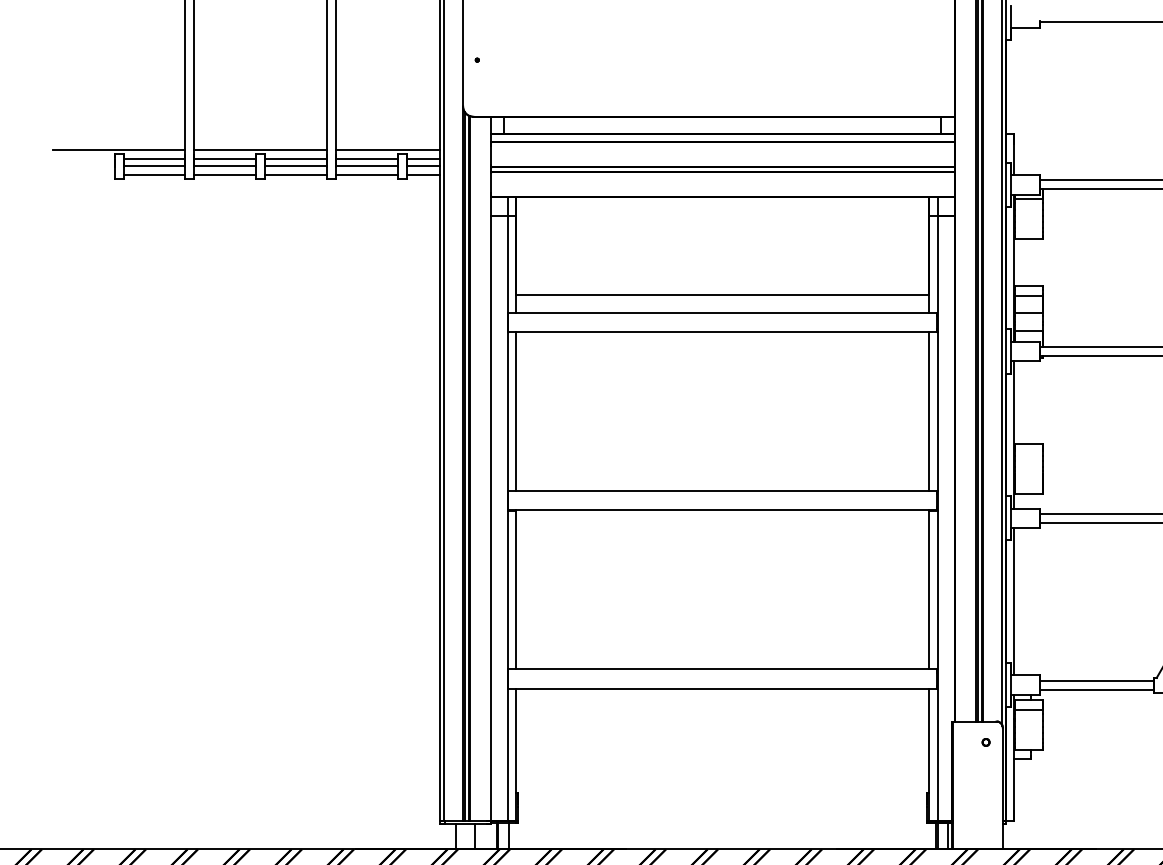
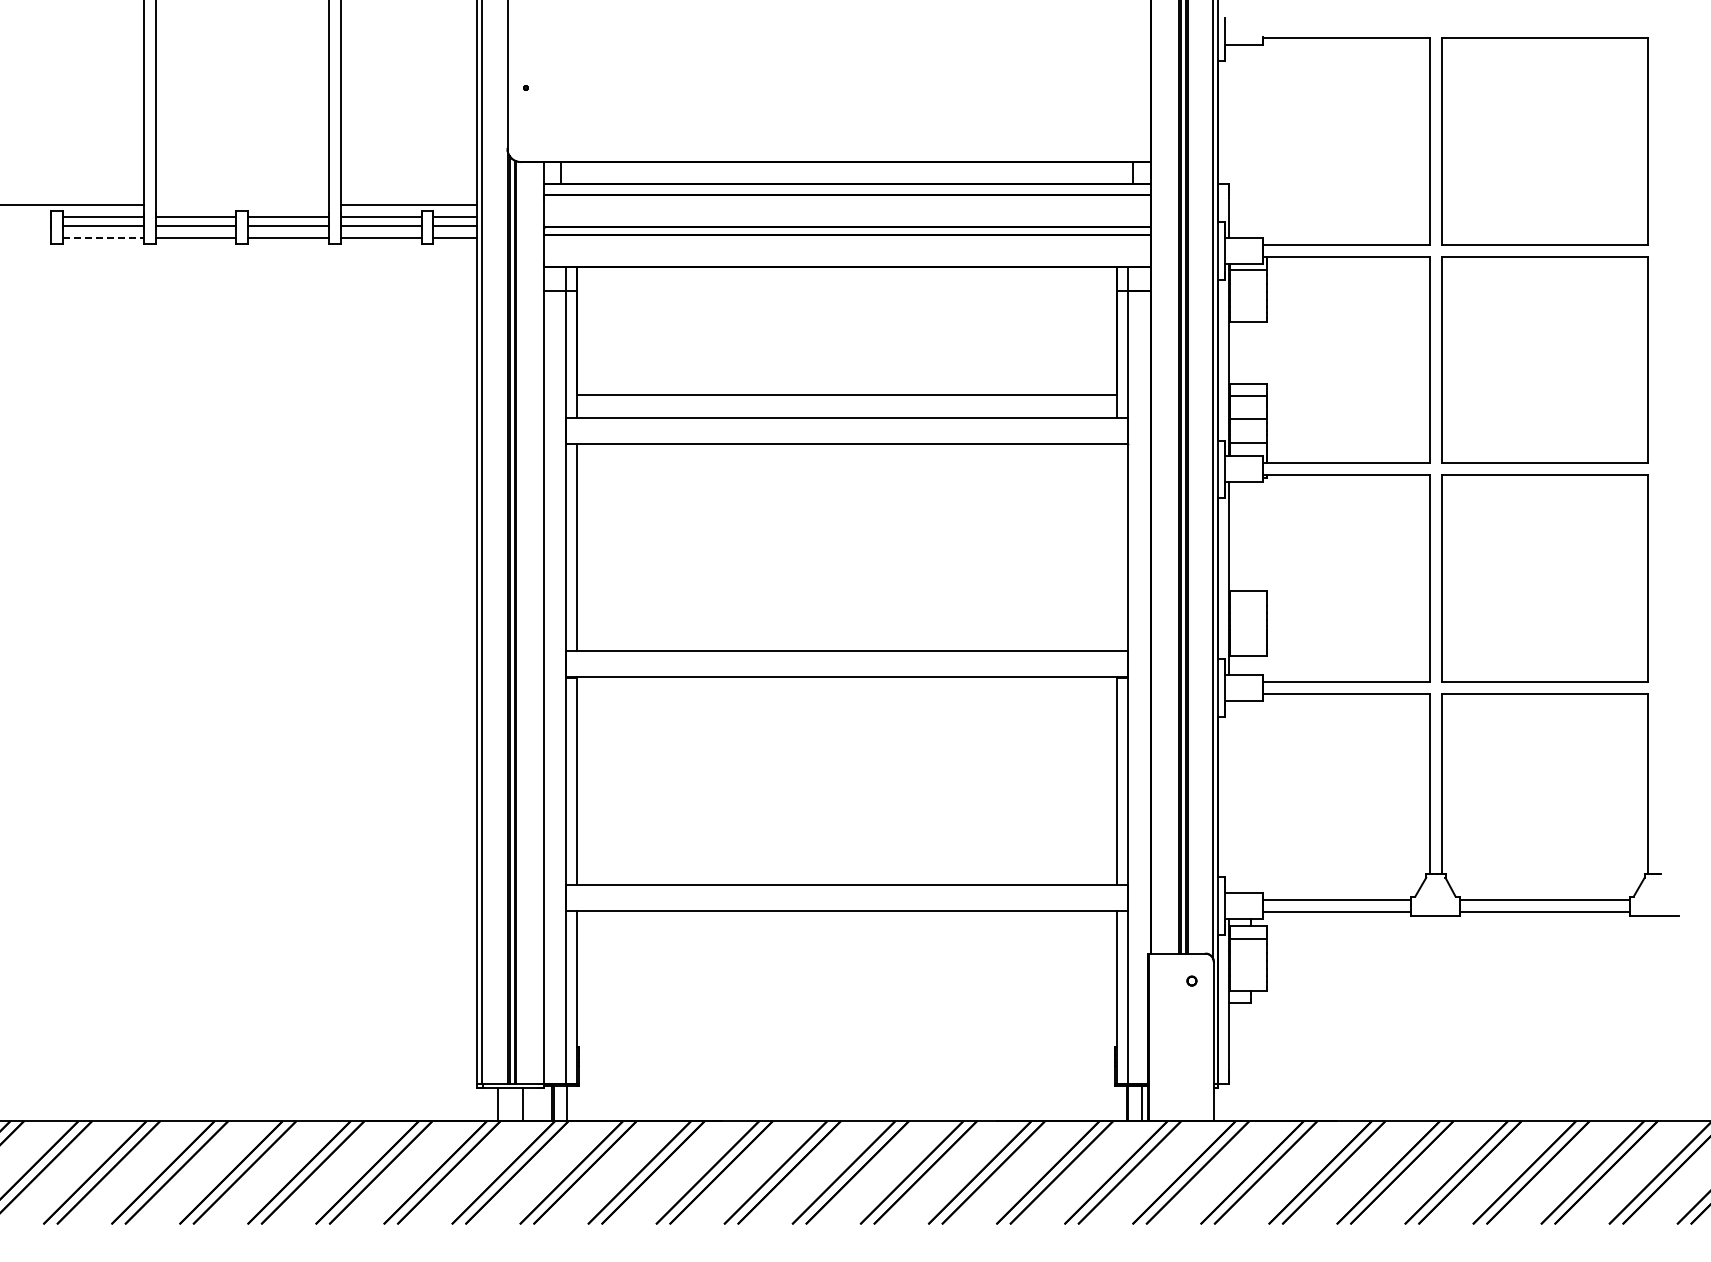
line: (260, 149) -> (242, 205), removed
line: (155, 174) -> (104, 237), solid -> dashed
line: (929, 411) -> (1117, 547), removed
line: (1014, 601) -> (1229, 796), removed

